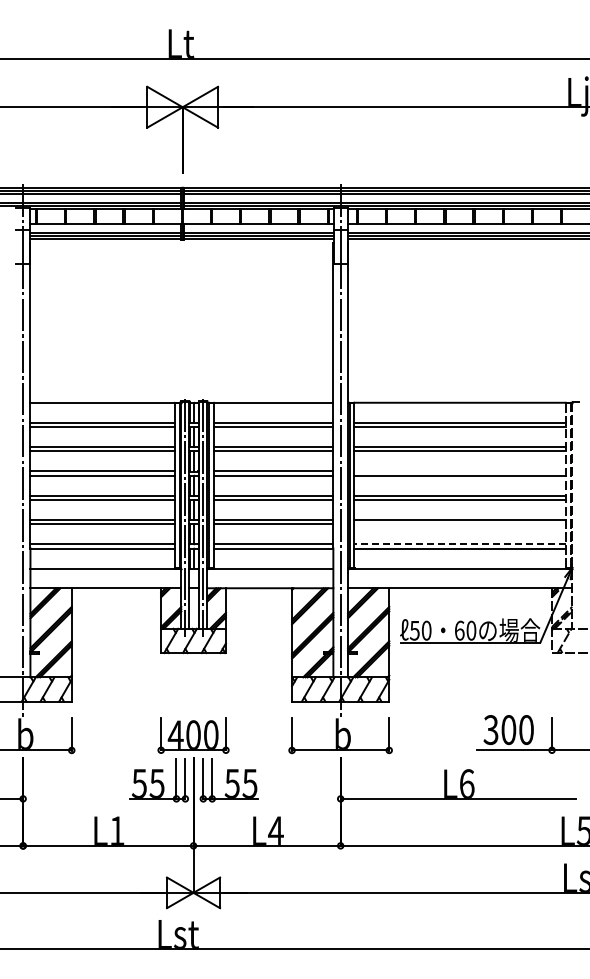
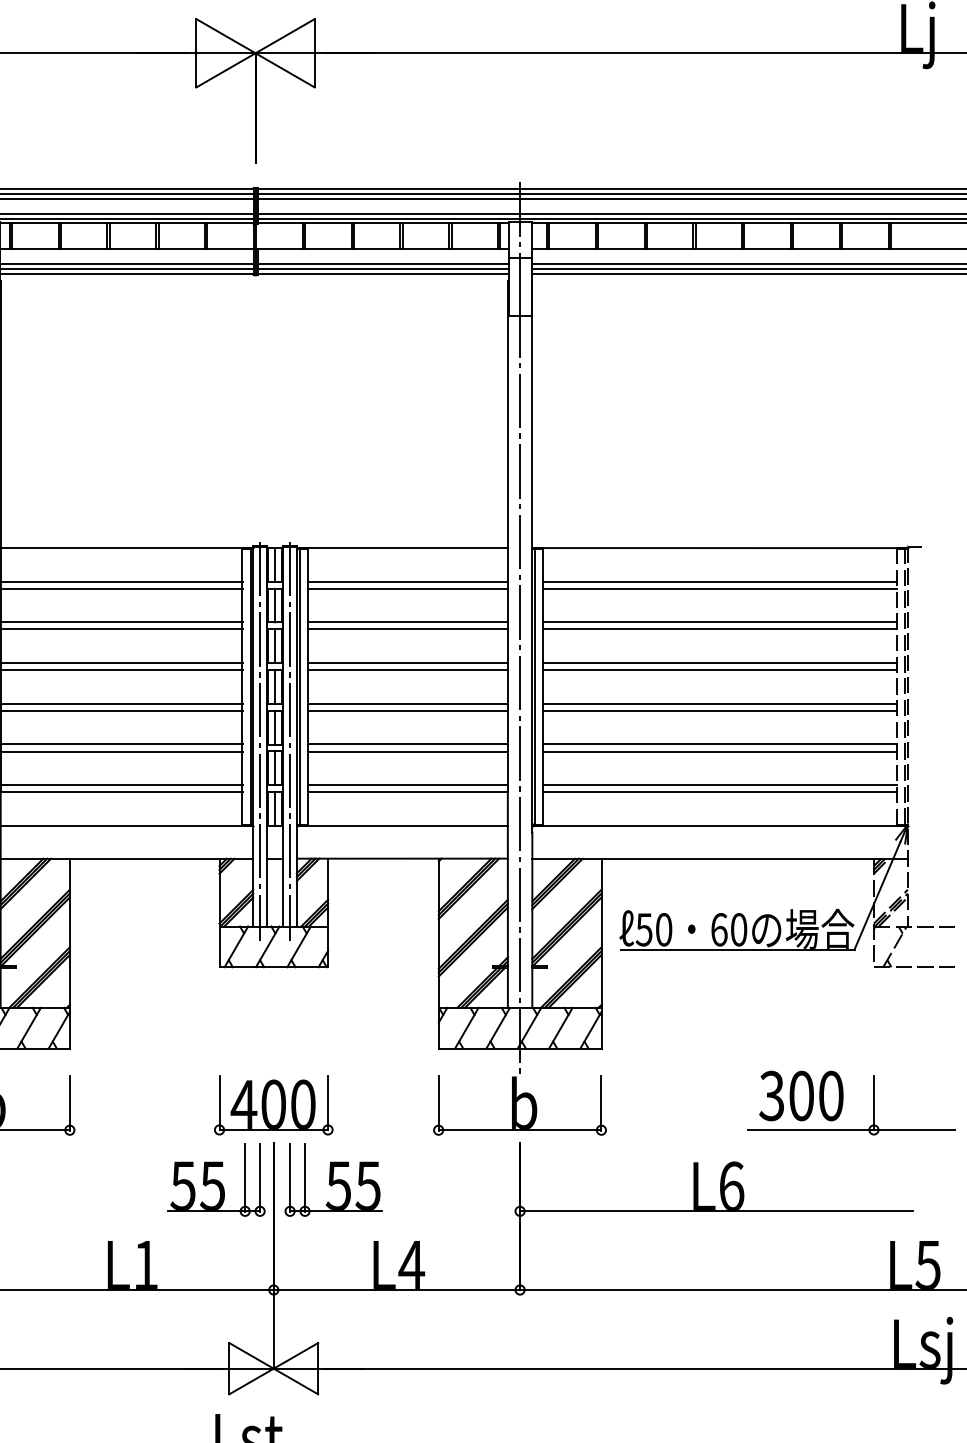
line: (459, 471) -> (719, 663), added
line: (459, 524) -> (719, 751), added
line: (460, 544) -> (720, 785), dashed -> solid

